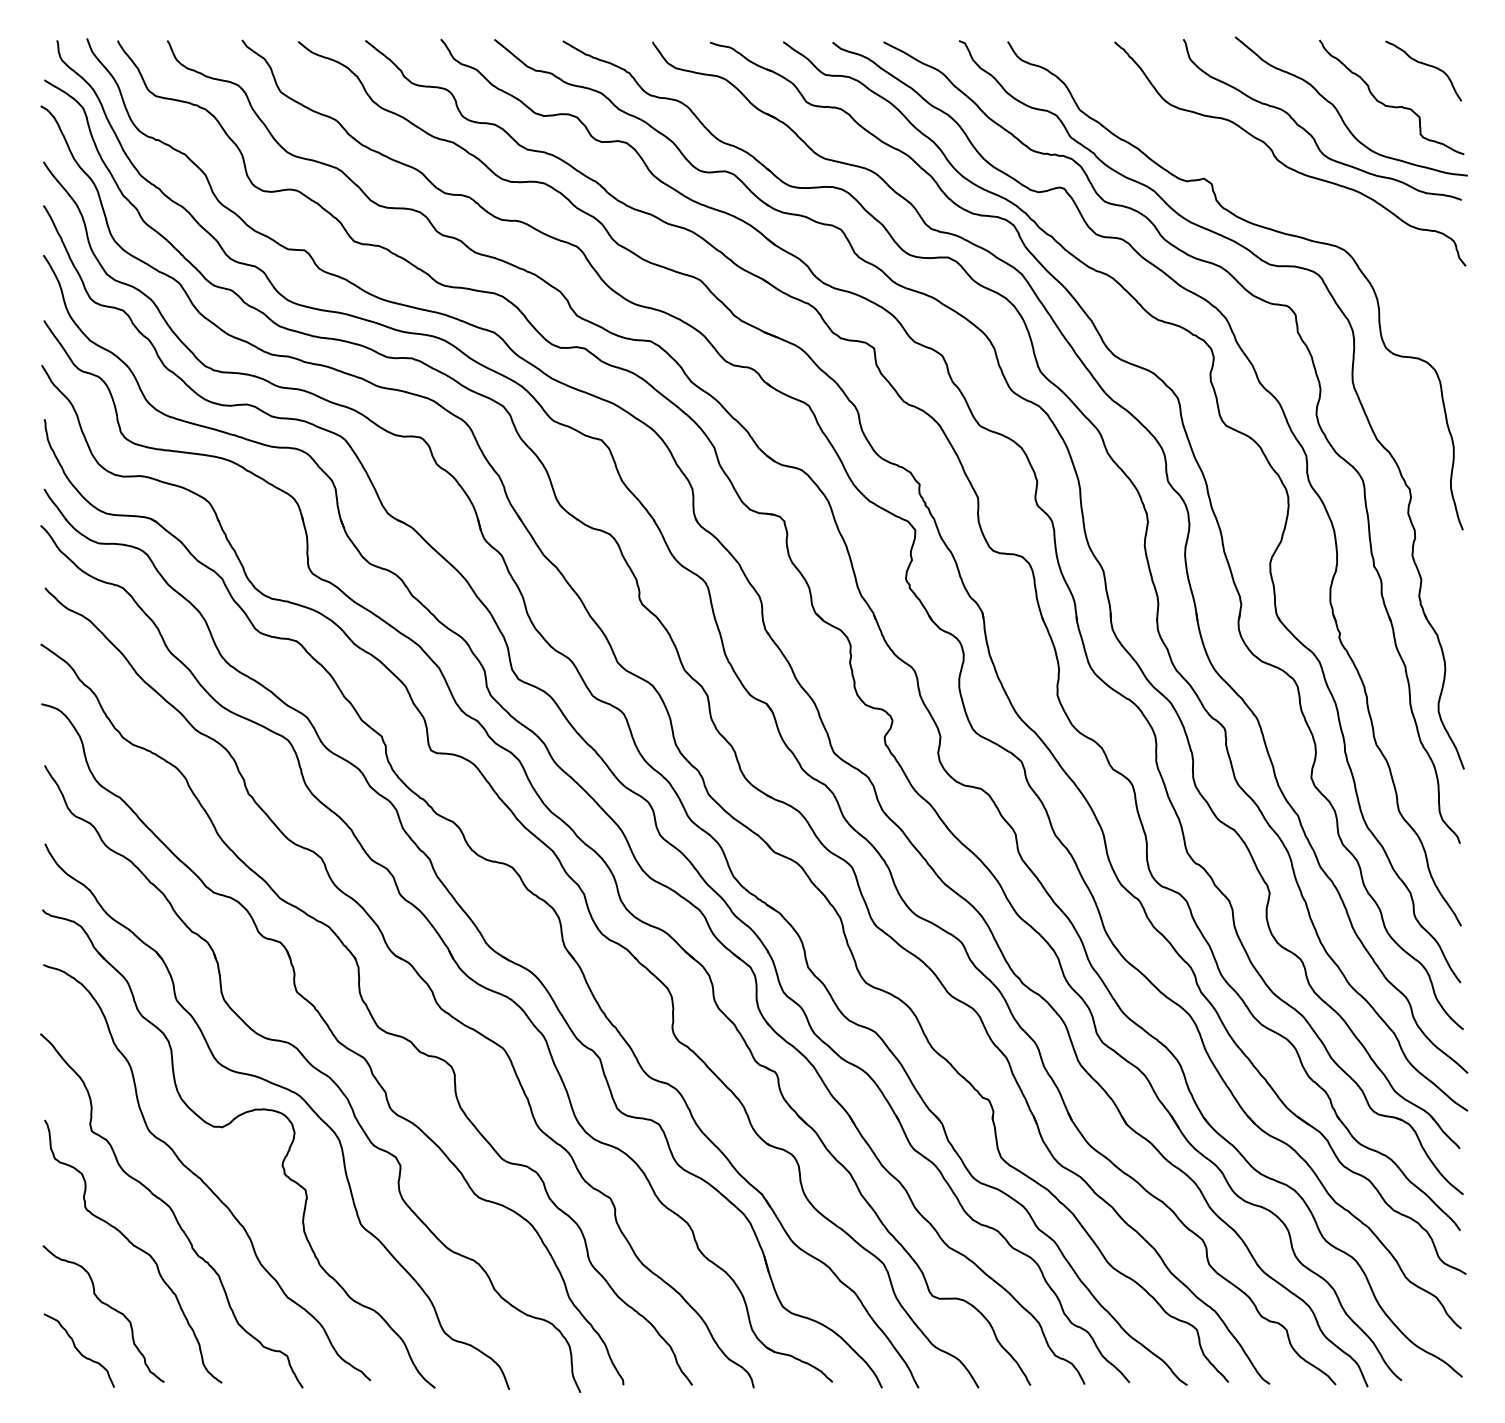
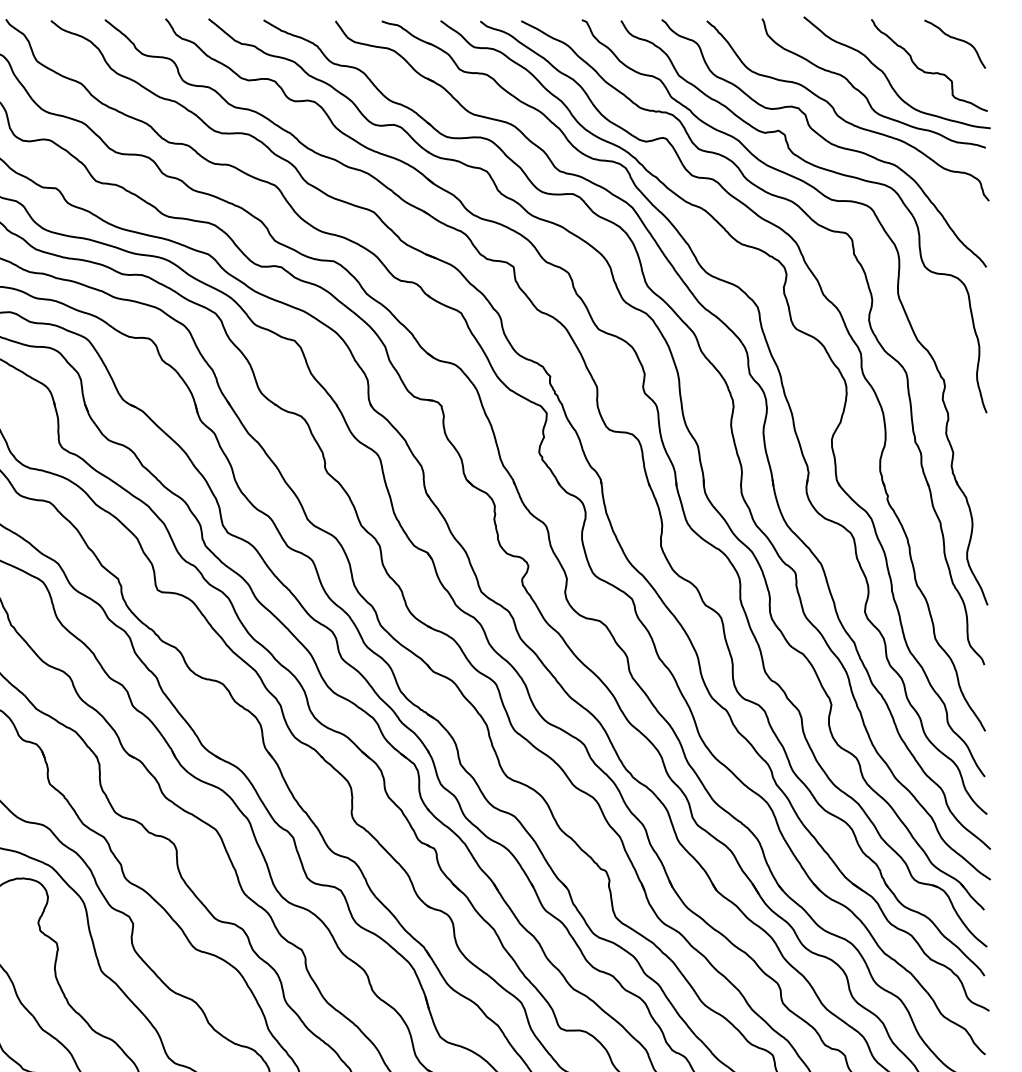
curve: (1262, 191) -> (825, 141), added

